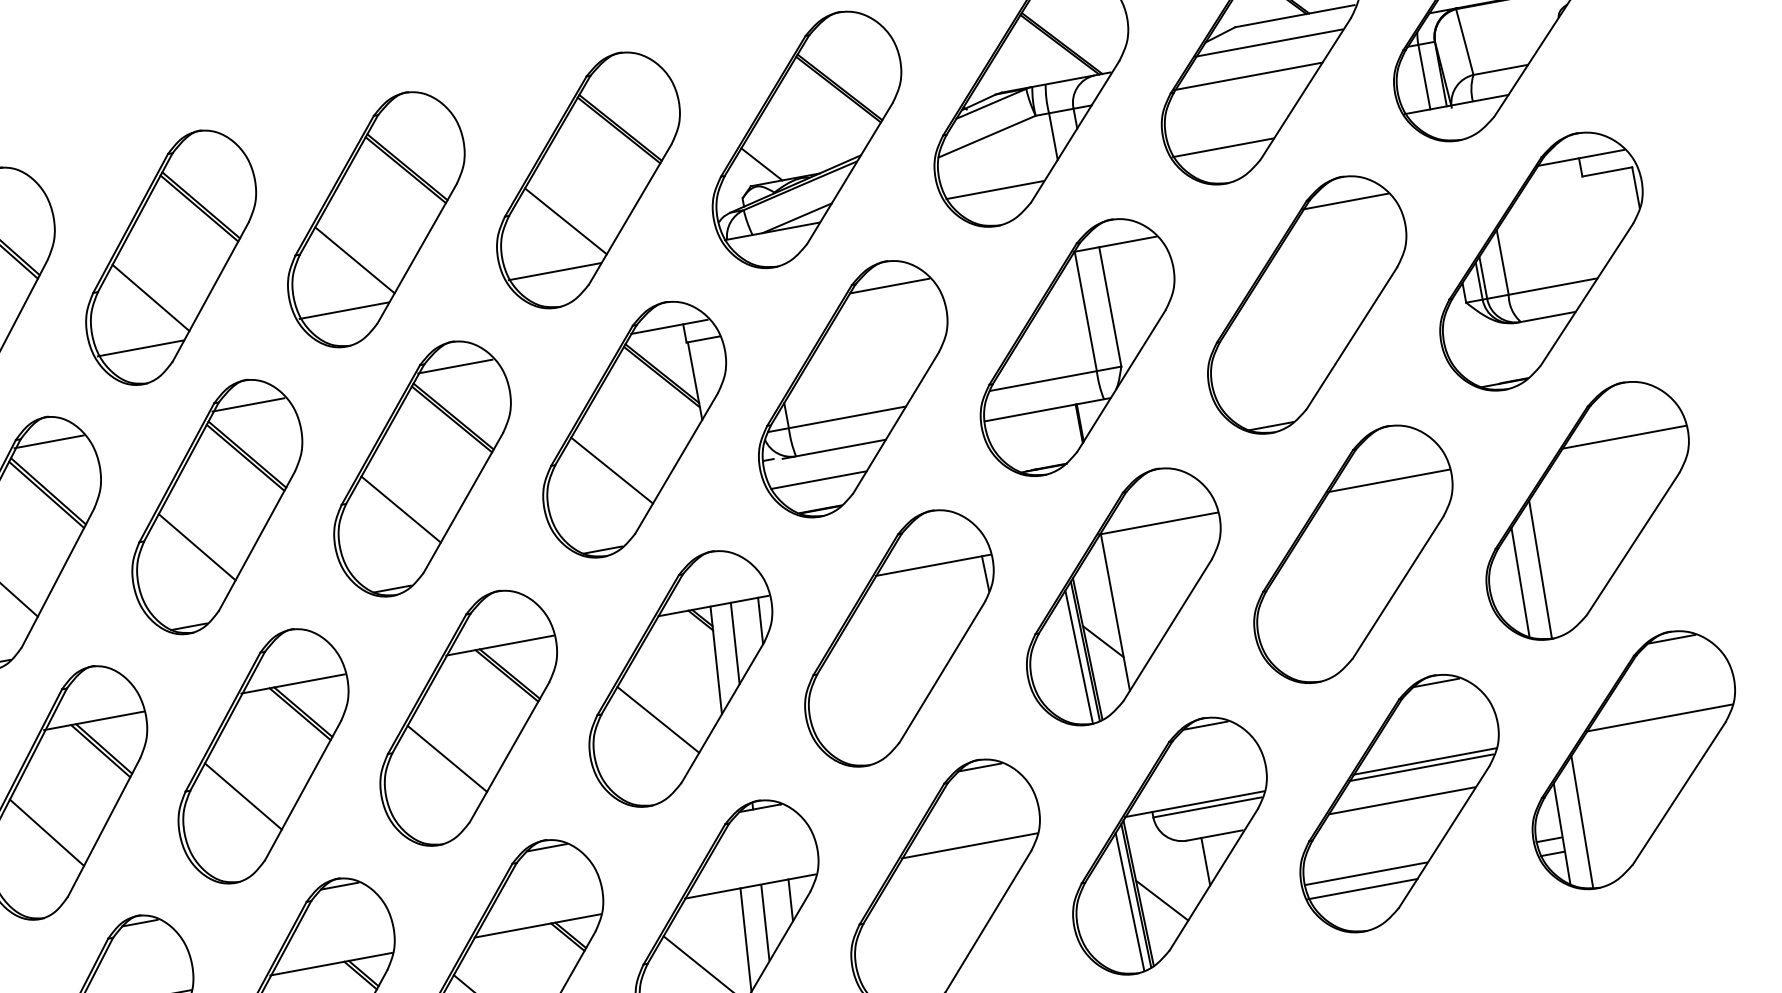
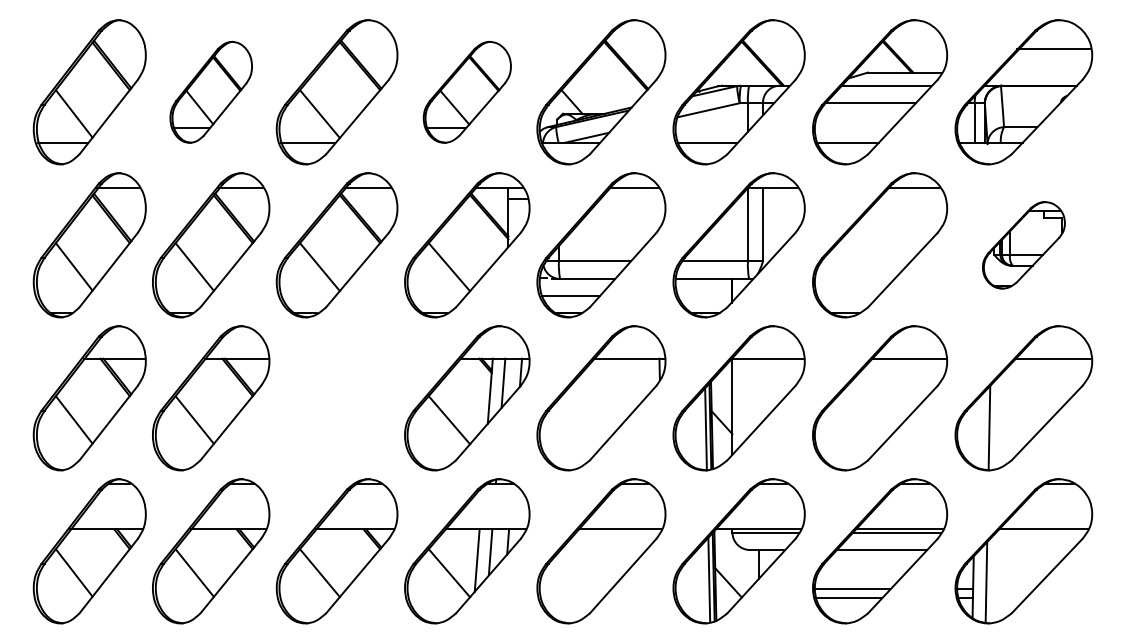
part: (588, 180) -> (467, 92), size x0.7
part: (171, 257) -> (211, 92), size x0.7
part: (1540, 261) -> (1023, 245), size x0.6
line: (1519, 582) -> (975, 433), removed
part: (467, 718) -> (336, 398), removed

